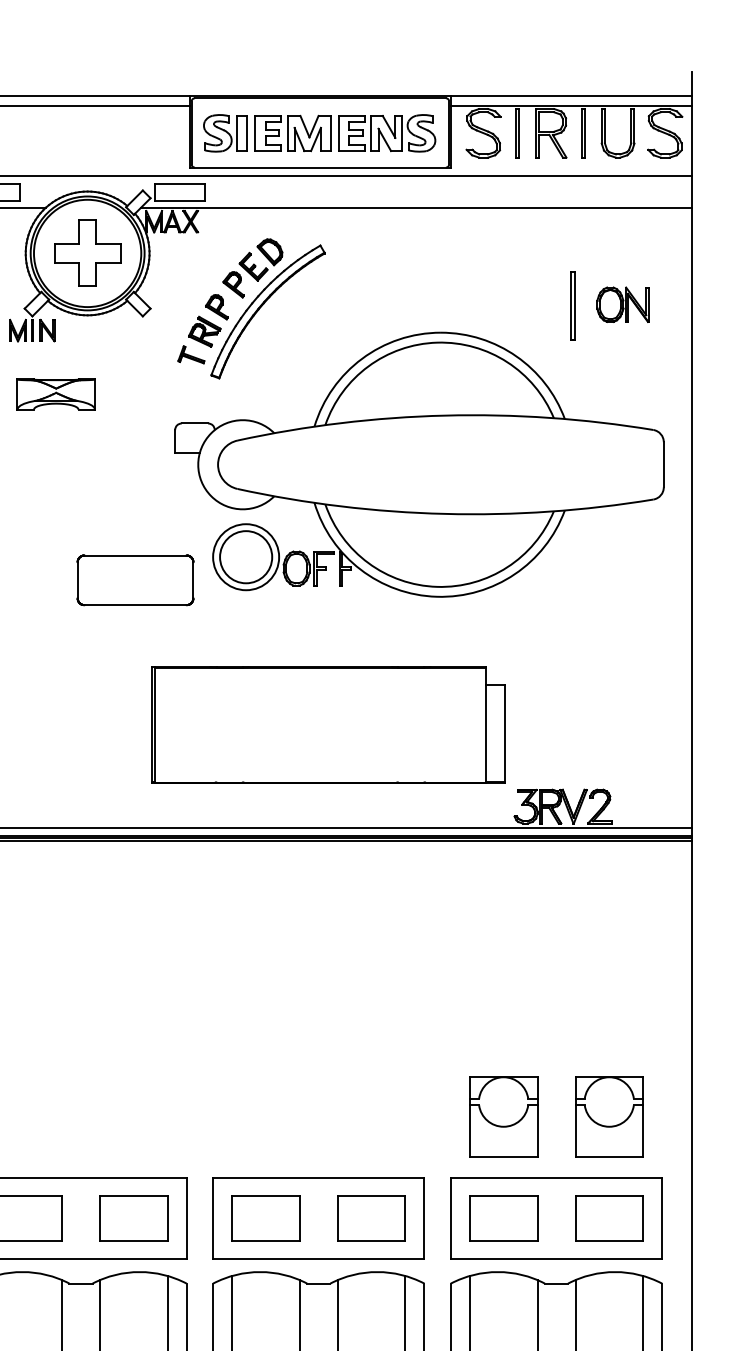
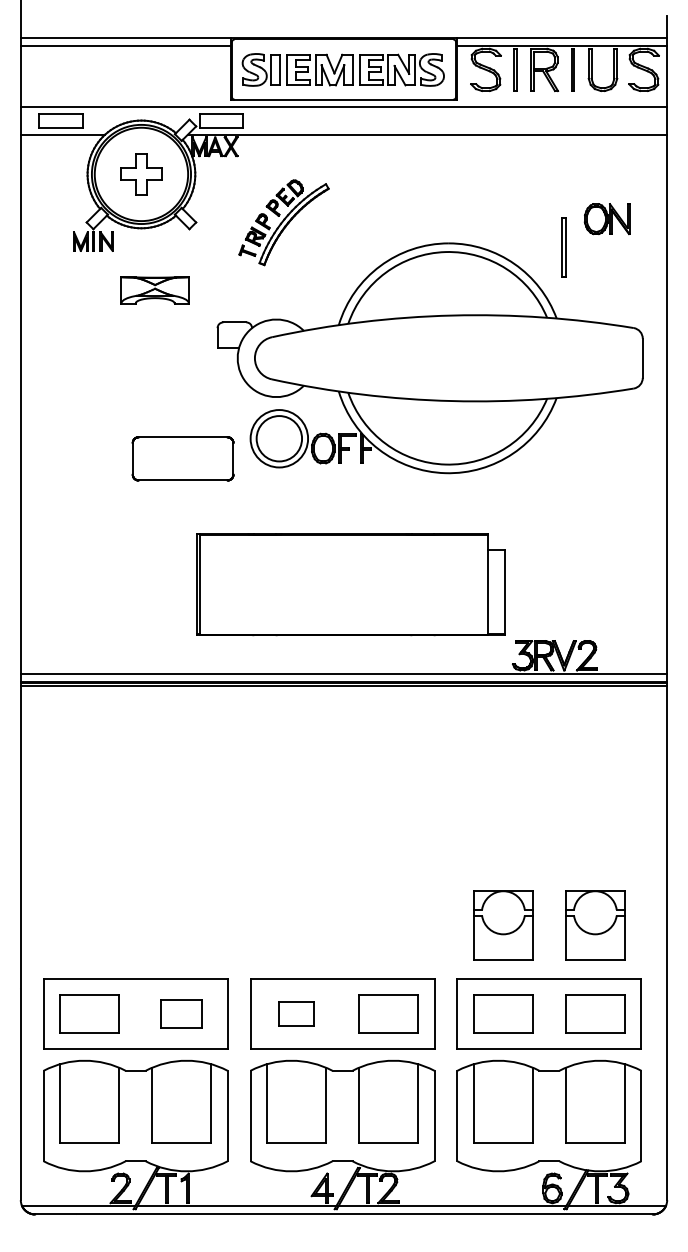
part: (87, 253) -> (141, 174), size x0.7
part: (572, 306) -> (563, 247), moved
part: (250, 308) -> (283, 222), size x0.7
part: (55, 394) -> (154, 290), moved
part: (133, 1217) -> (181, 1013), size x0.7
part: (265, 1217) -> (296, 1013), size x0.6

